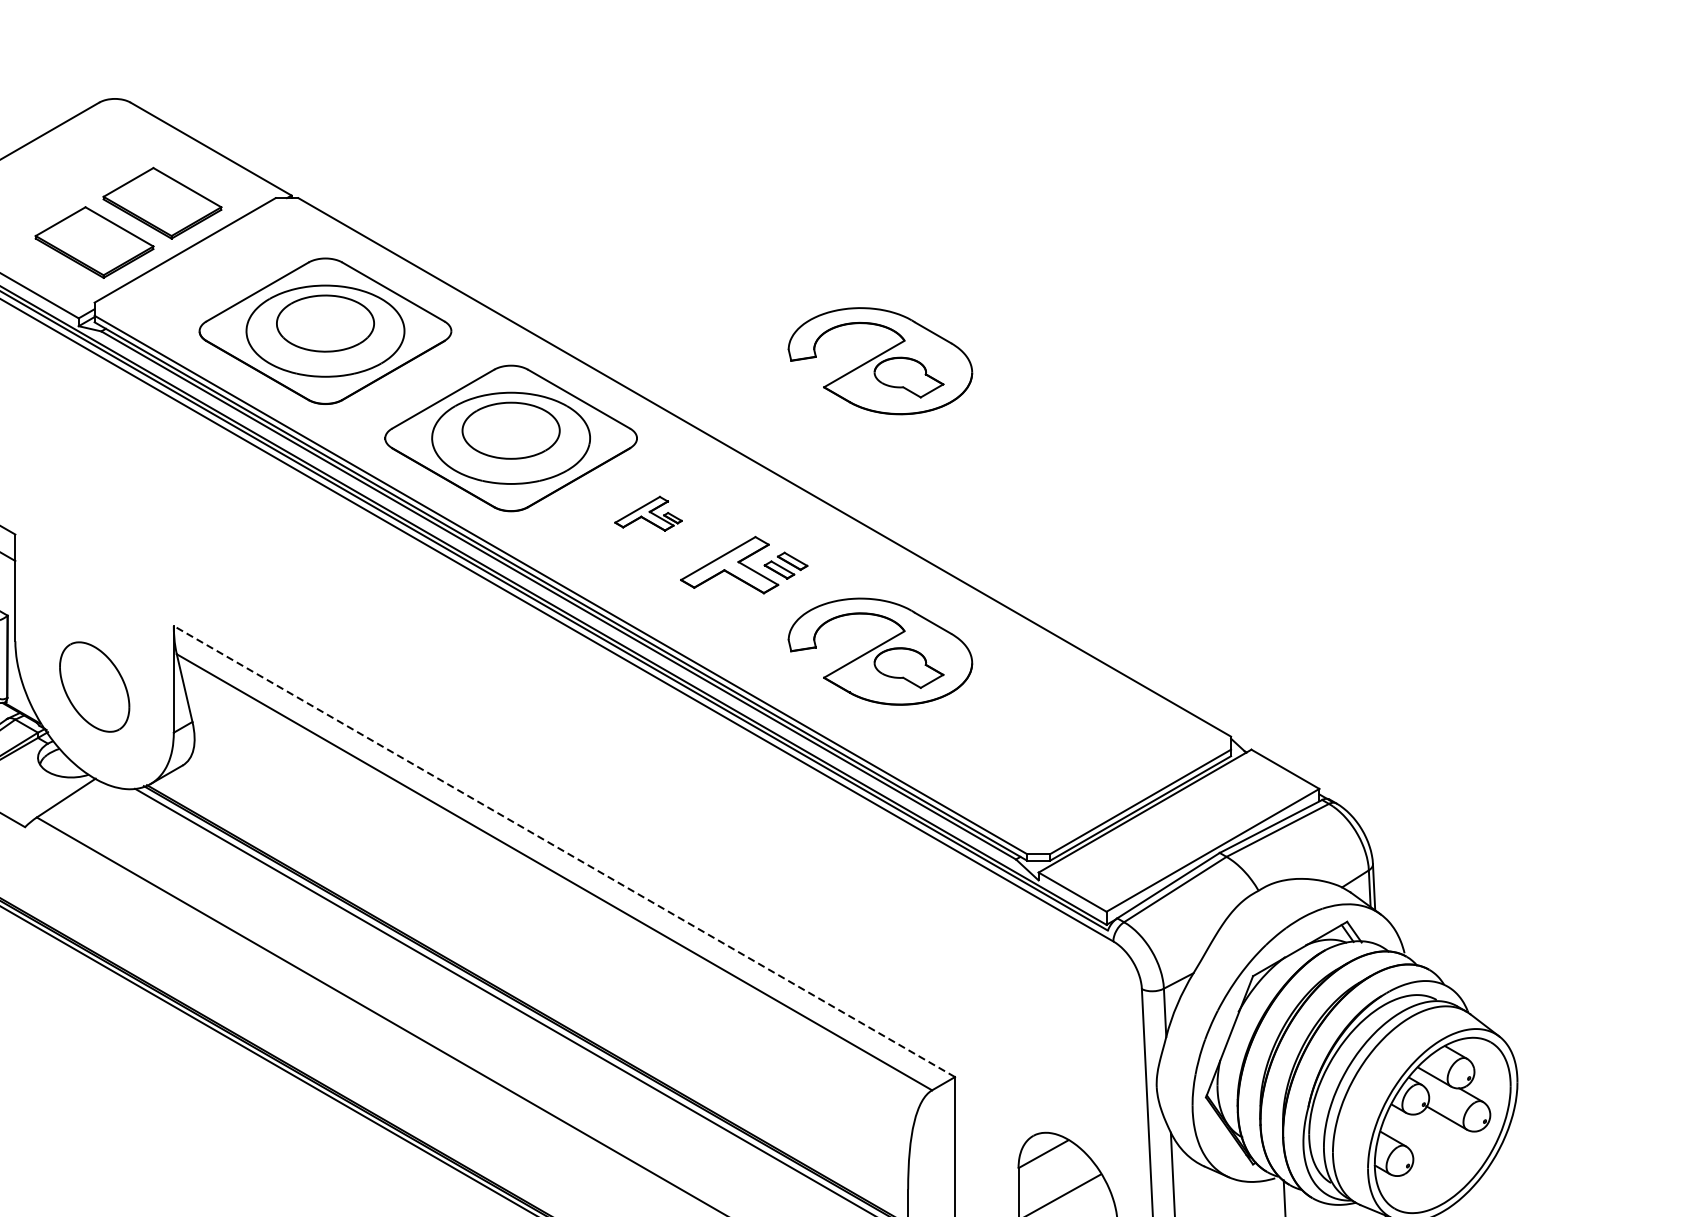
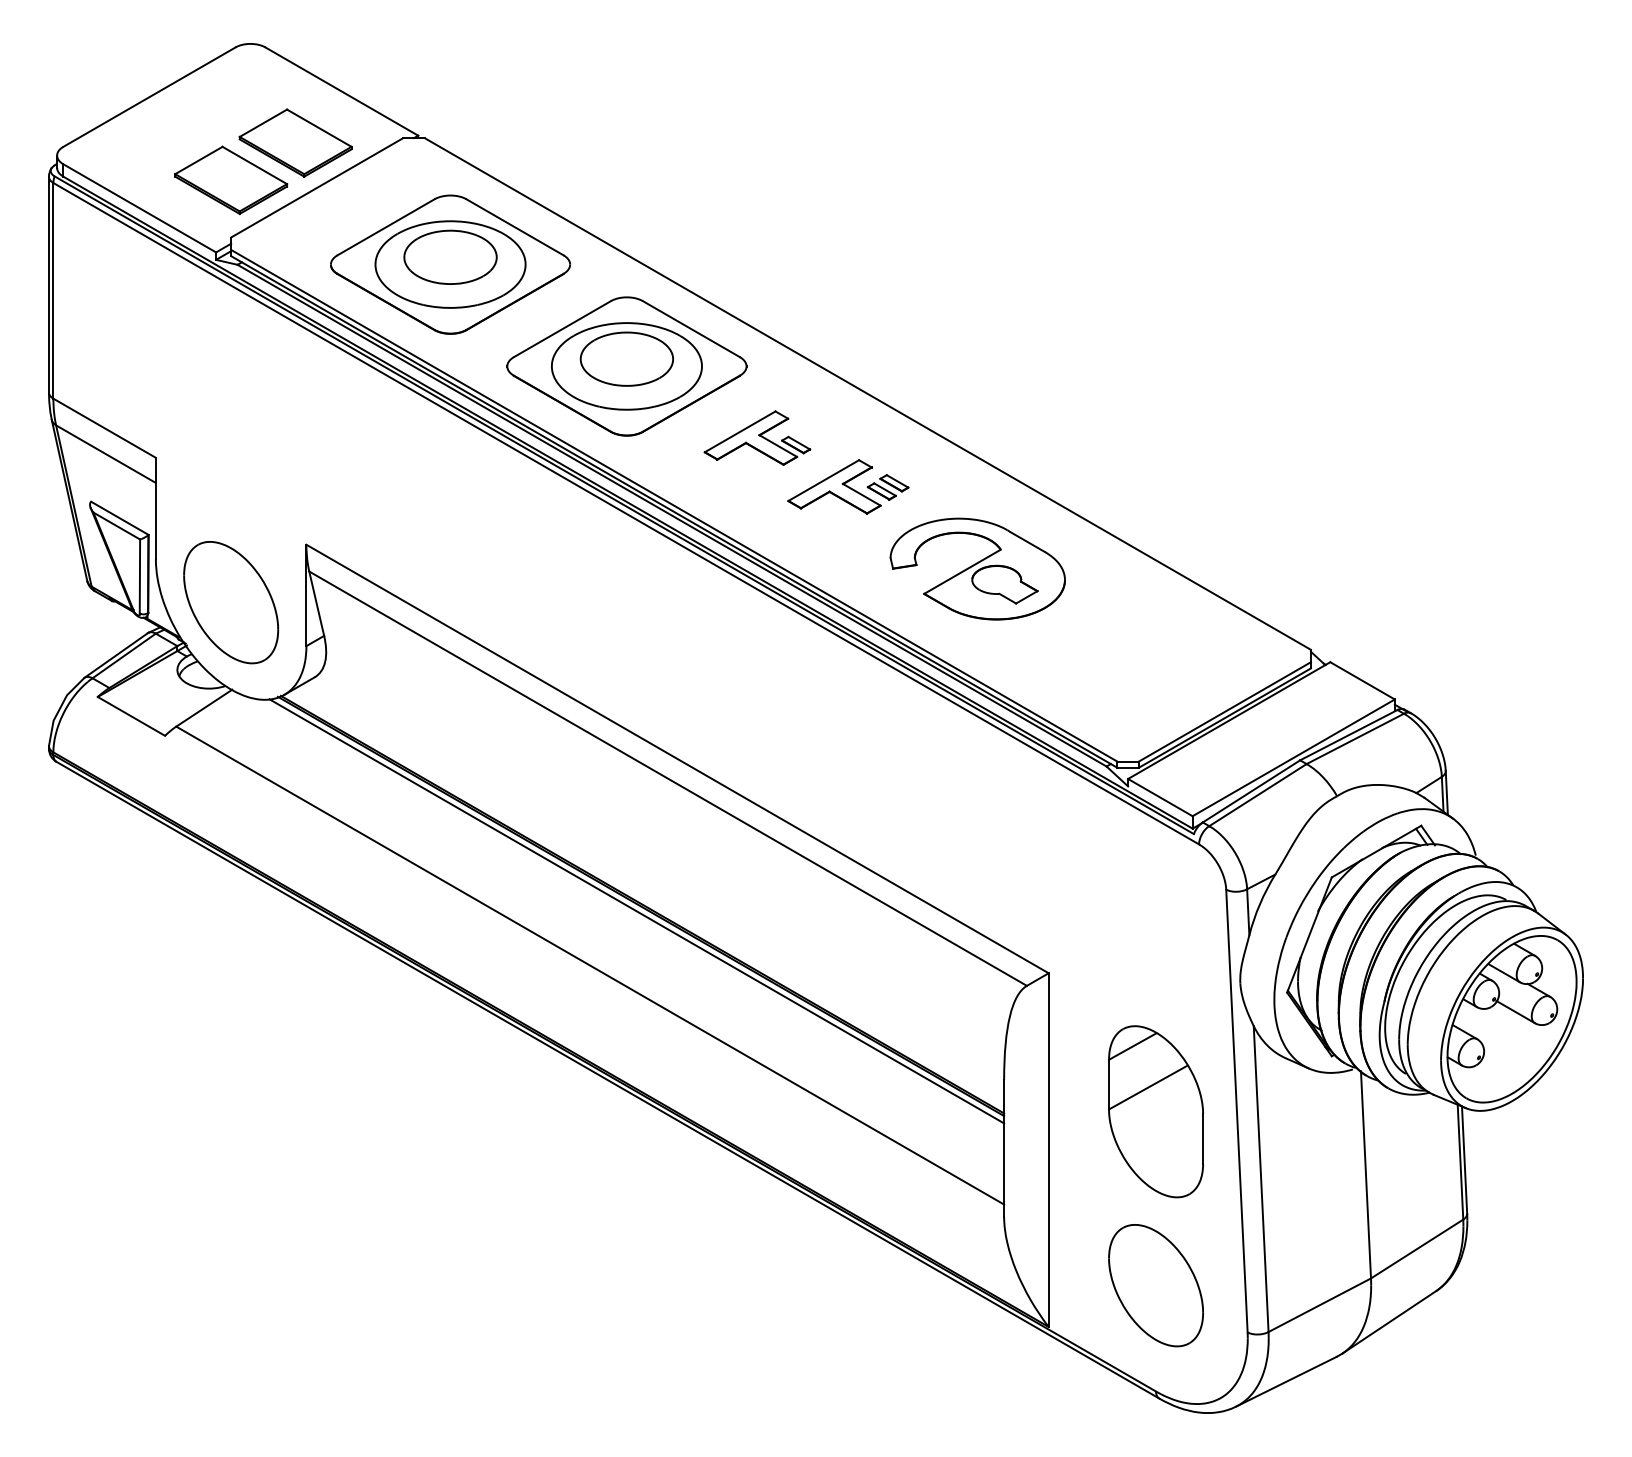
part: (880, 360) -> (977, 292), removed
part: (648, 513) -> (757, 437), size x1.67
part: (94, 686) -> (231, 602), size x1.43
line: (564, 852) -> (677, 759), dashed -> solid

